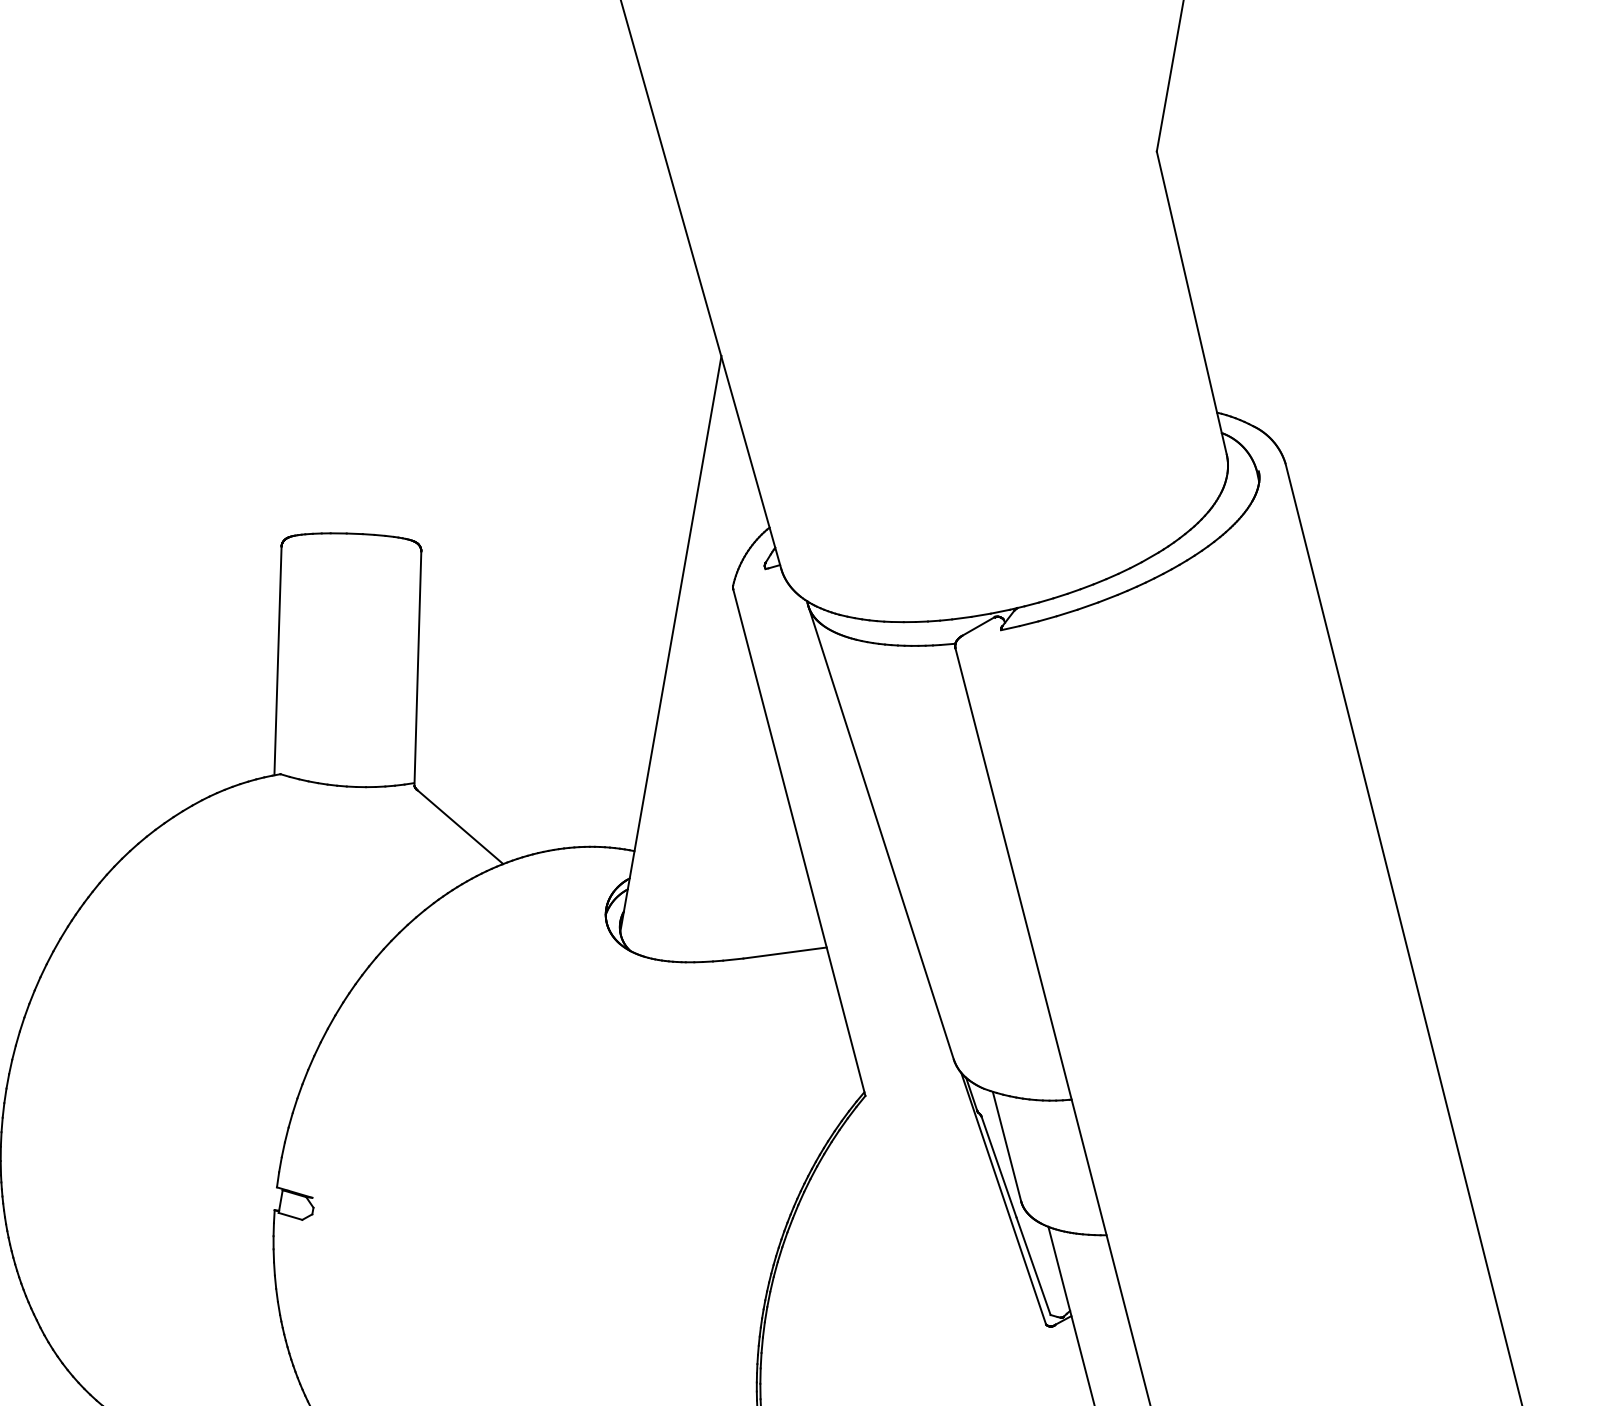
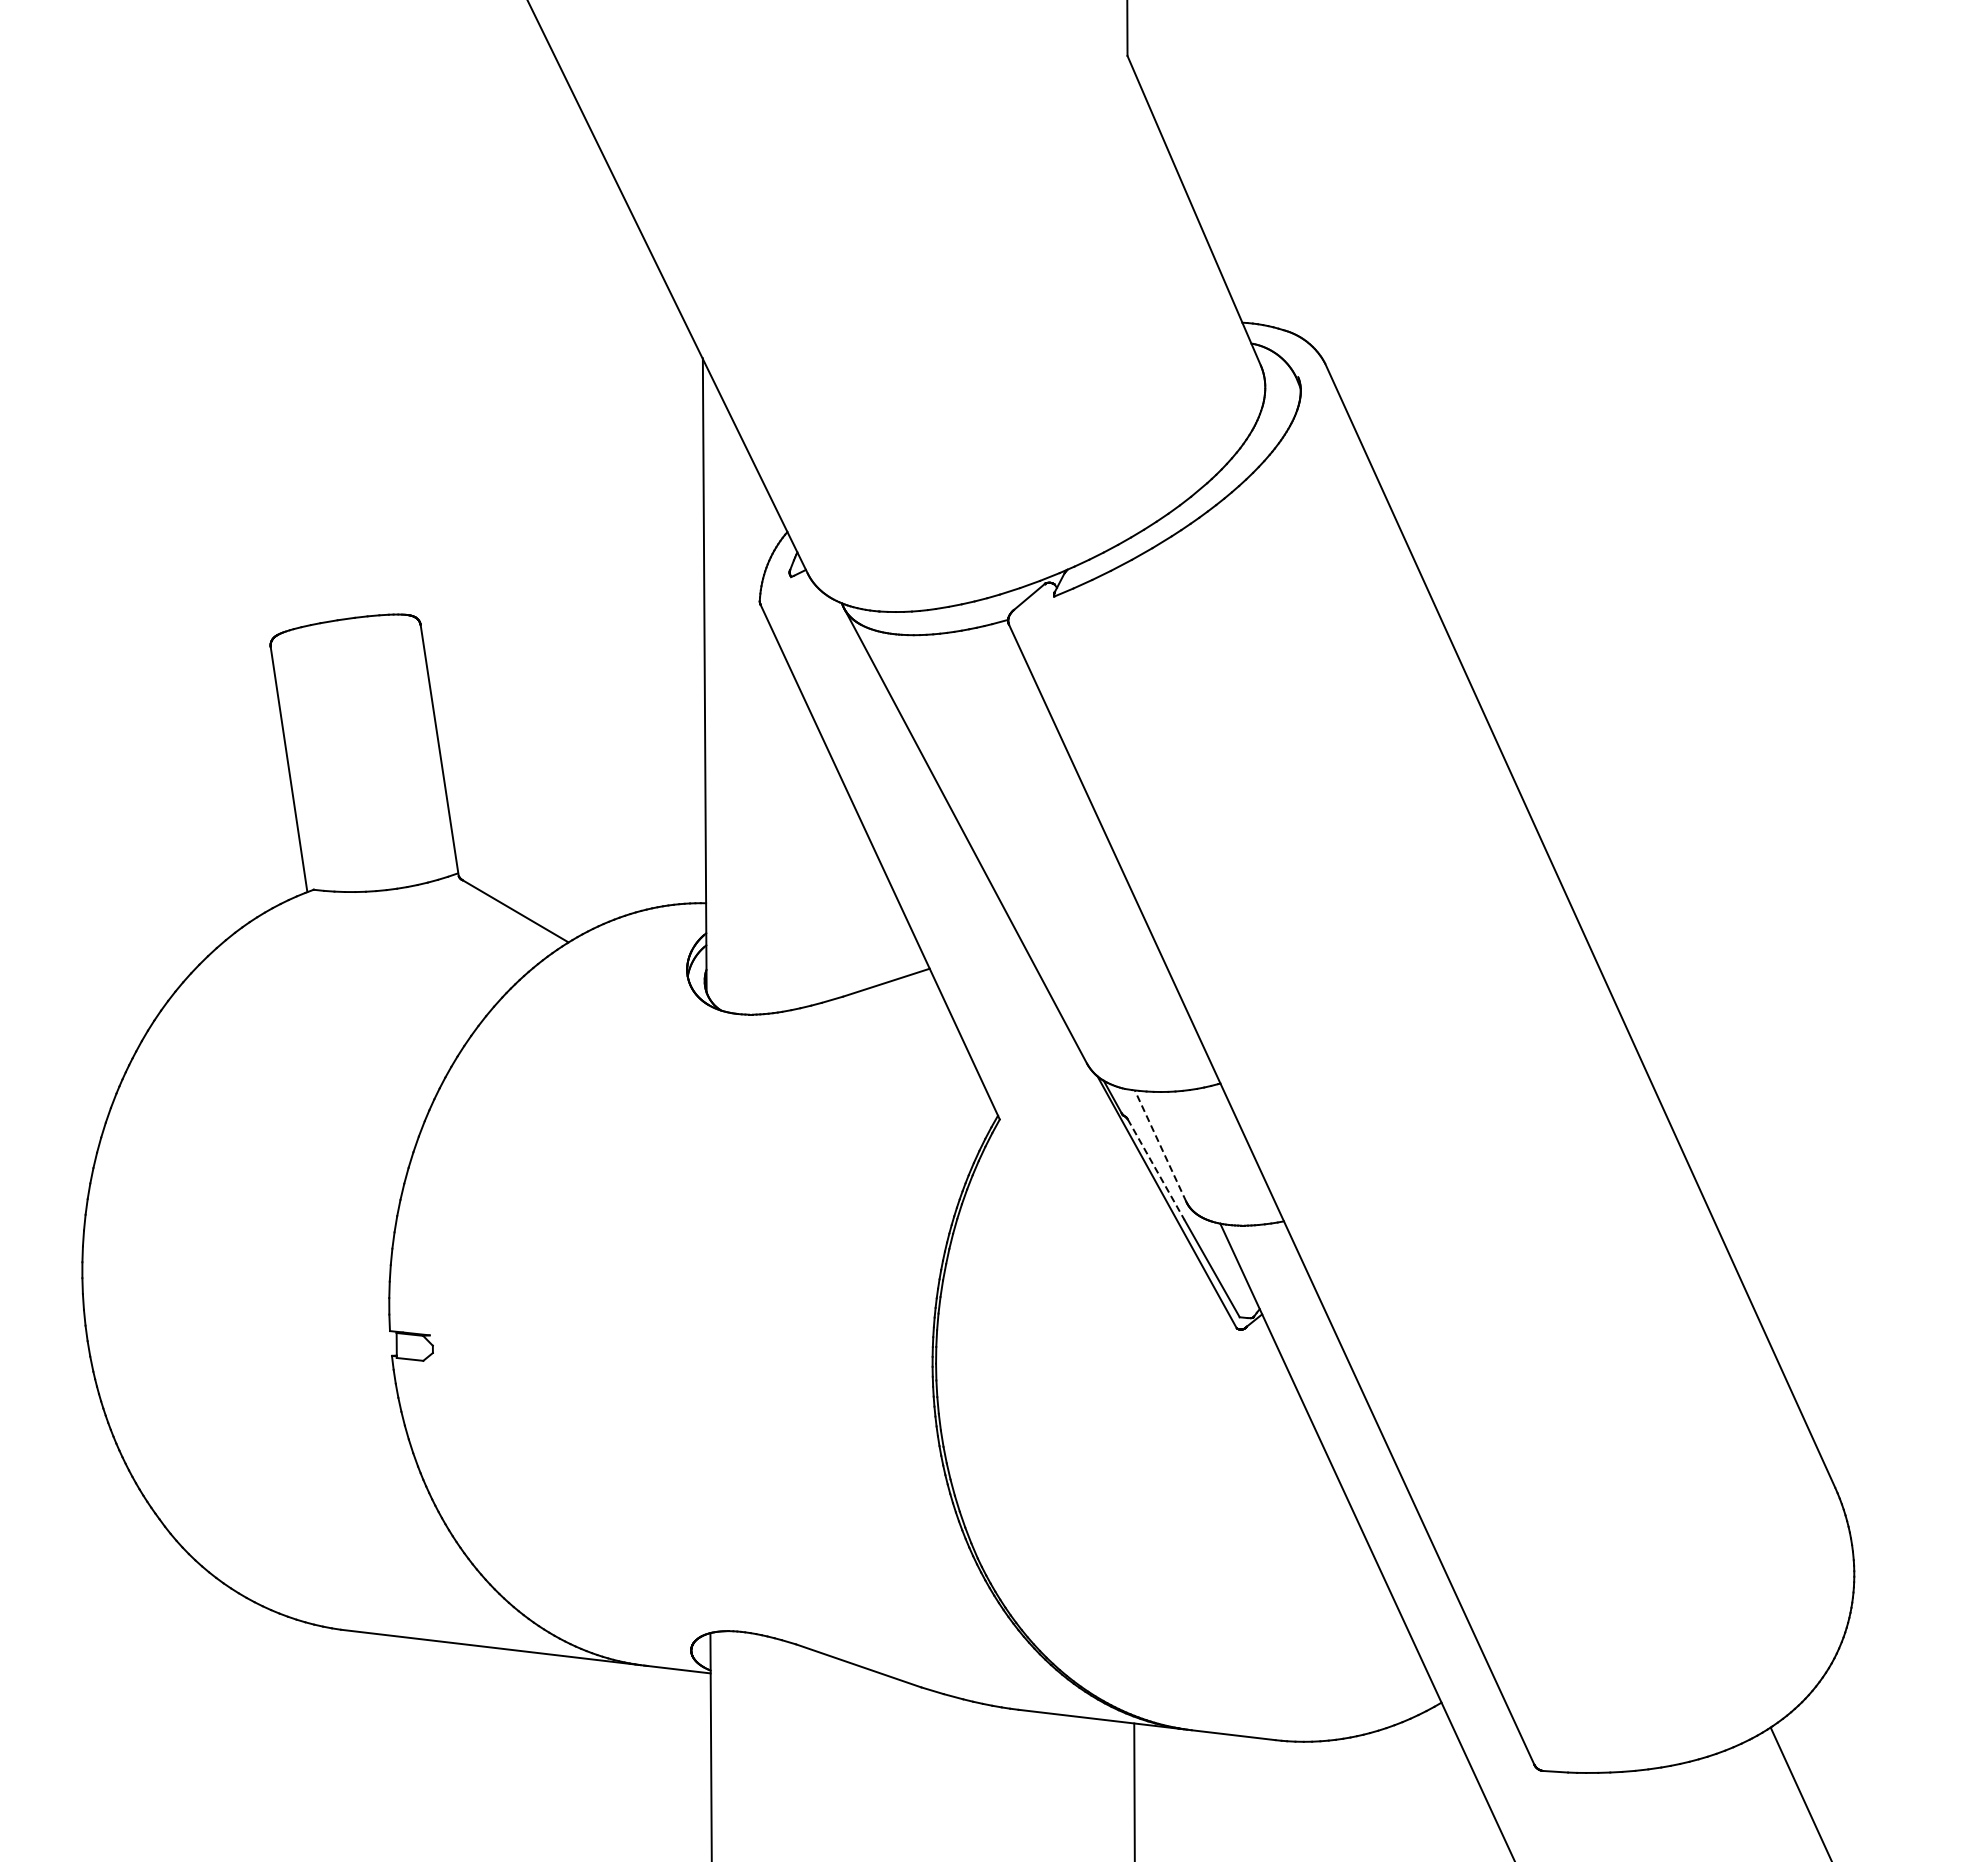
line: (1007, 1146) -> (1160, 1145), solid -> dashed
line: (999, 1167) -> (1156, 1169), solid -> dashed

